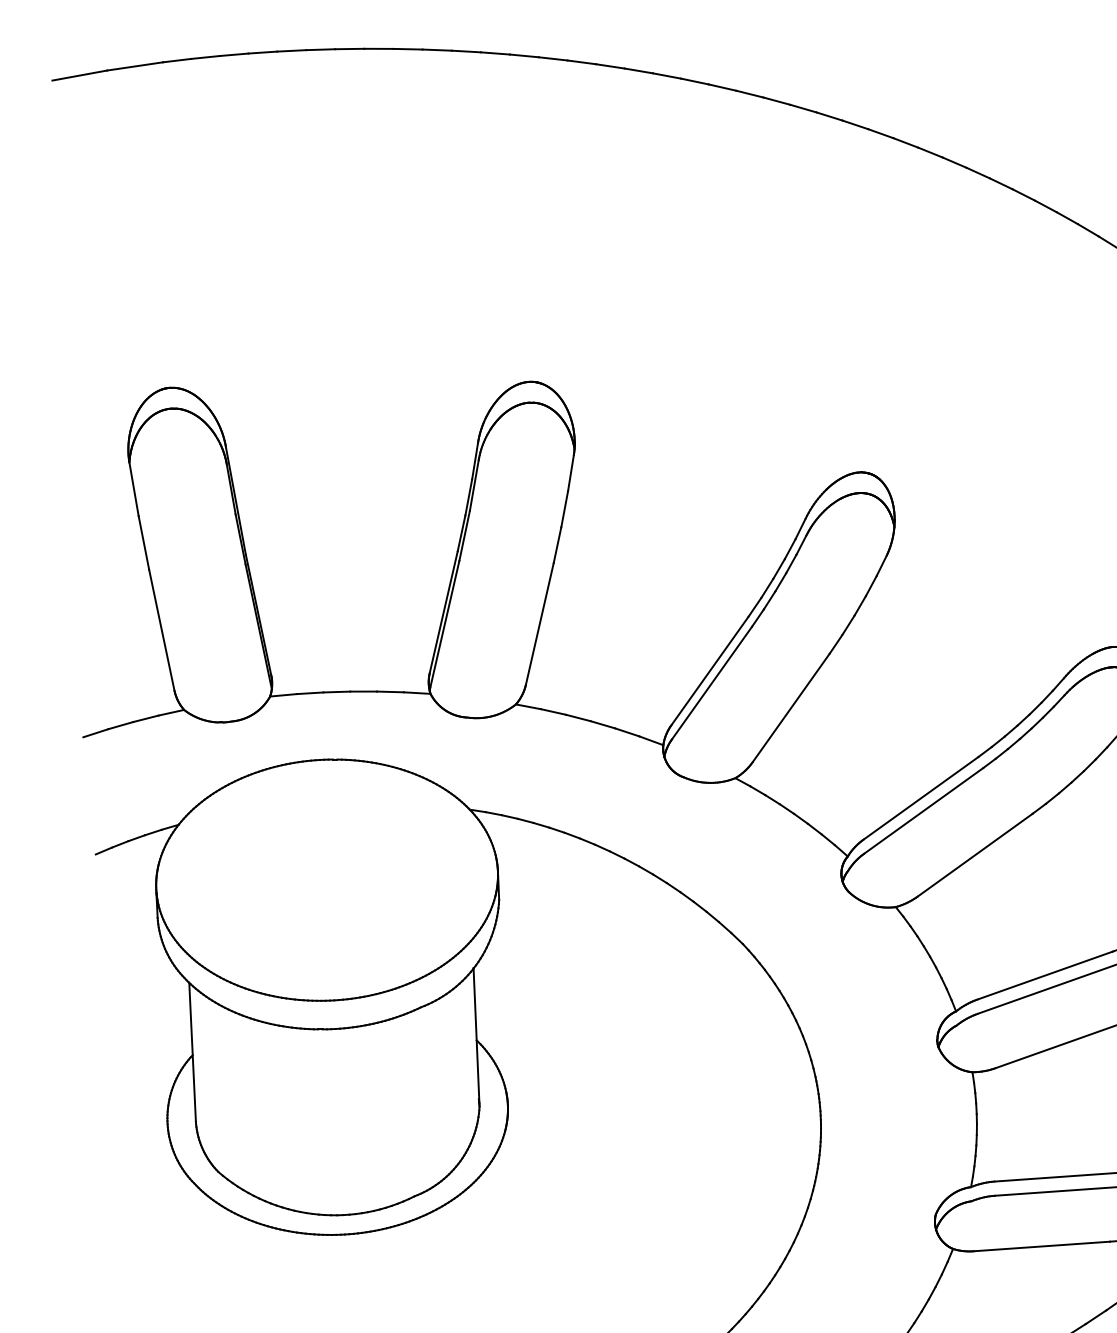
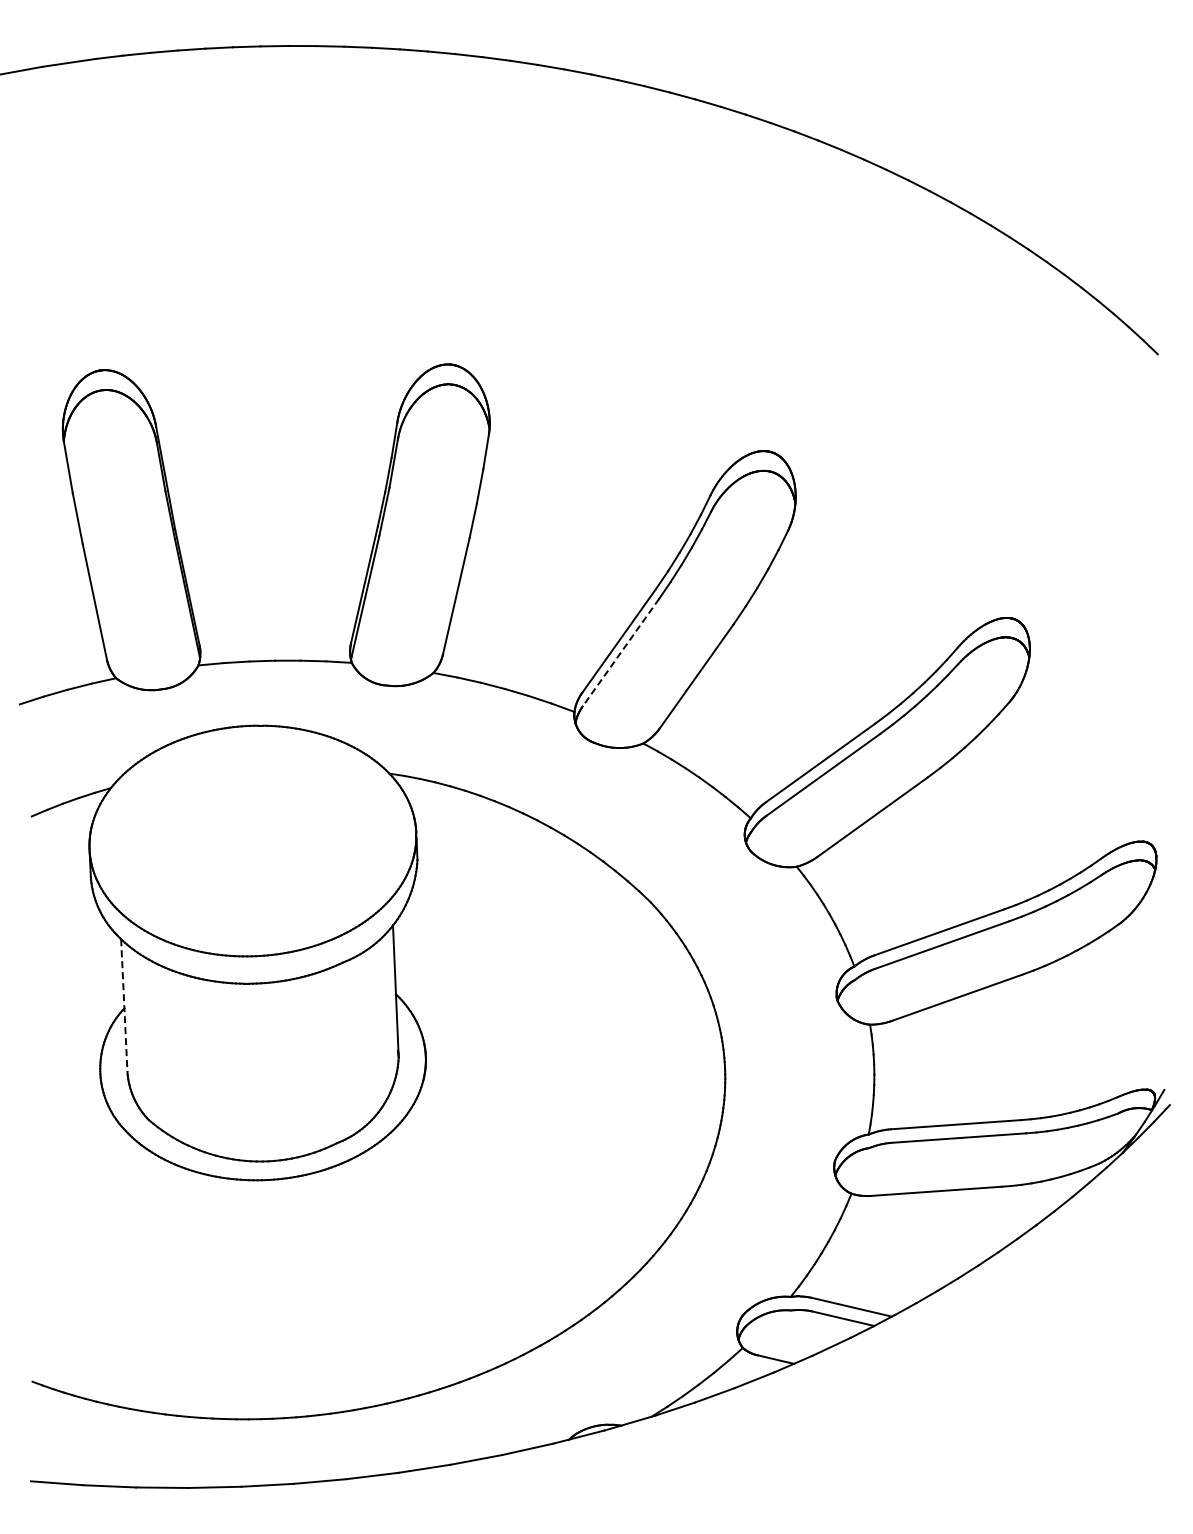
line: (711, 683) -> (620, 652), solid -> dashed
line: (192, 1053) -> (124, 1006), solid -> dashed

